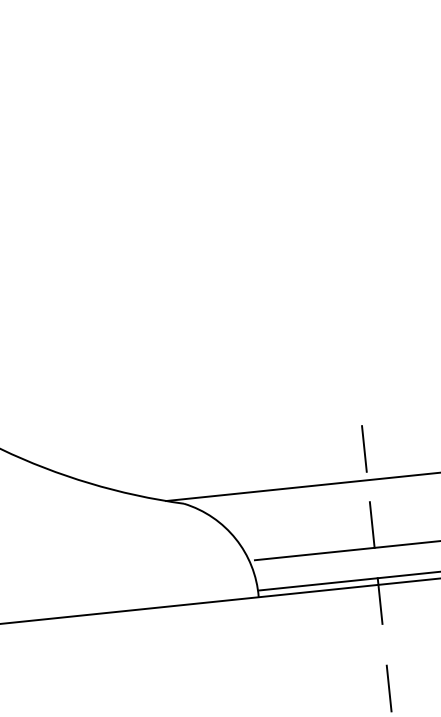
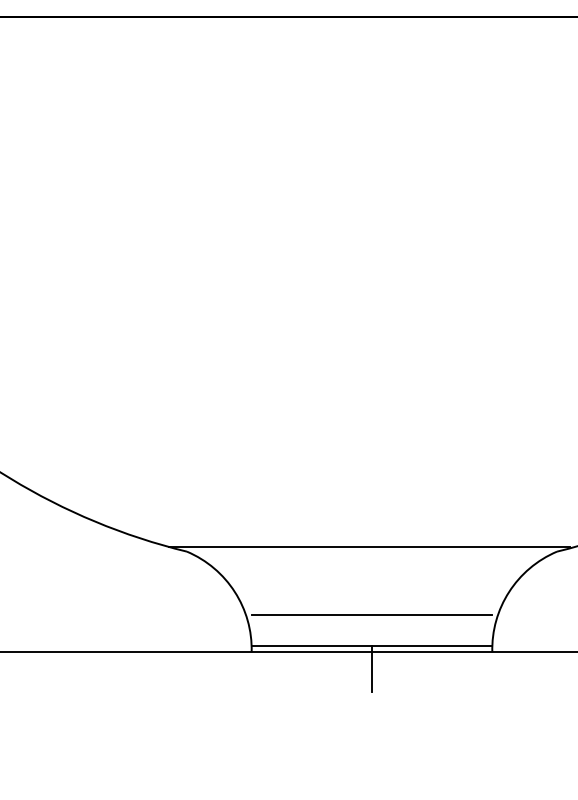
line: (363, 448) -> (371, 515), removed
line: (371, 525) -> (371, 592), removed
line: (388, 688) -> (371, 756), removed

